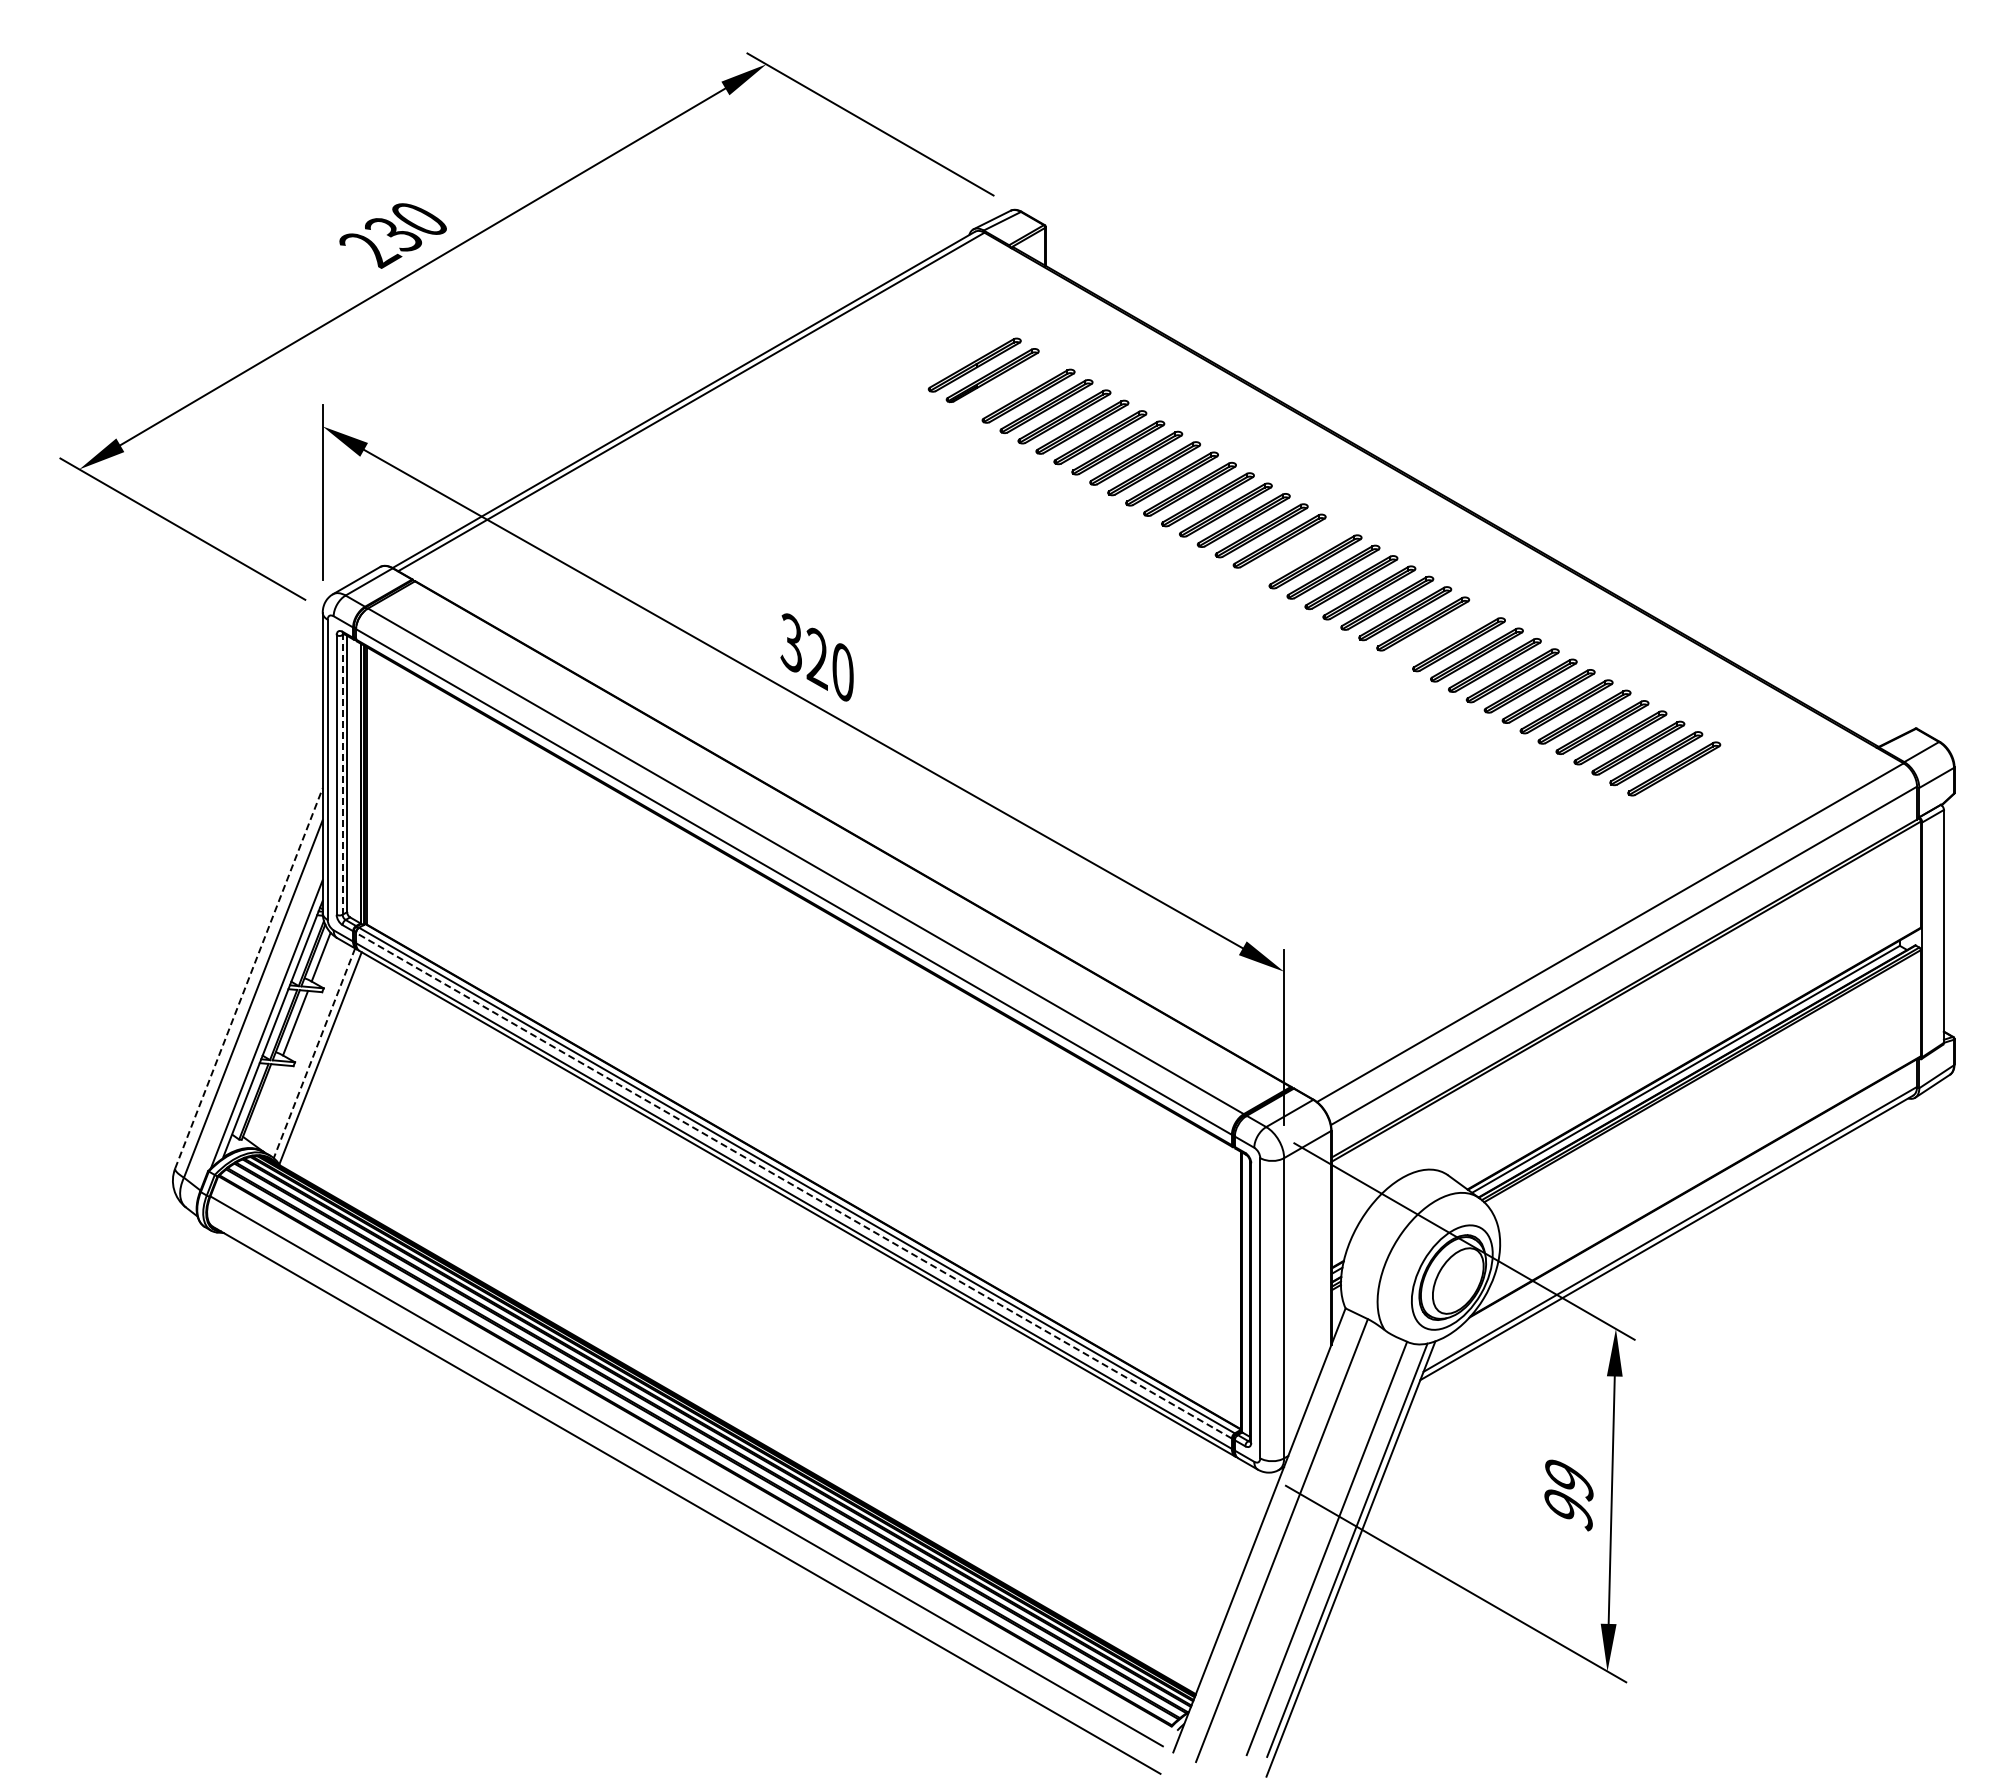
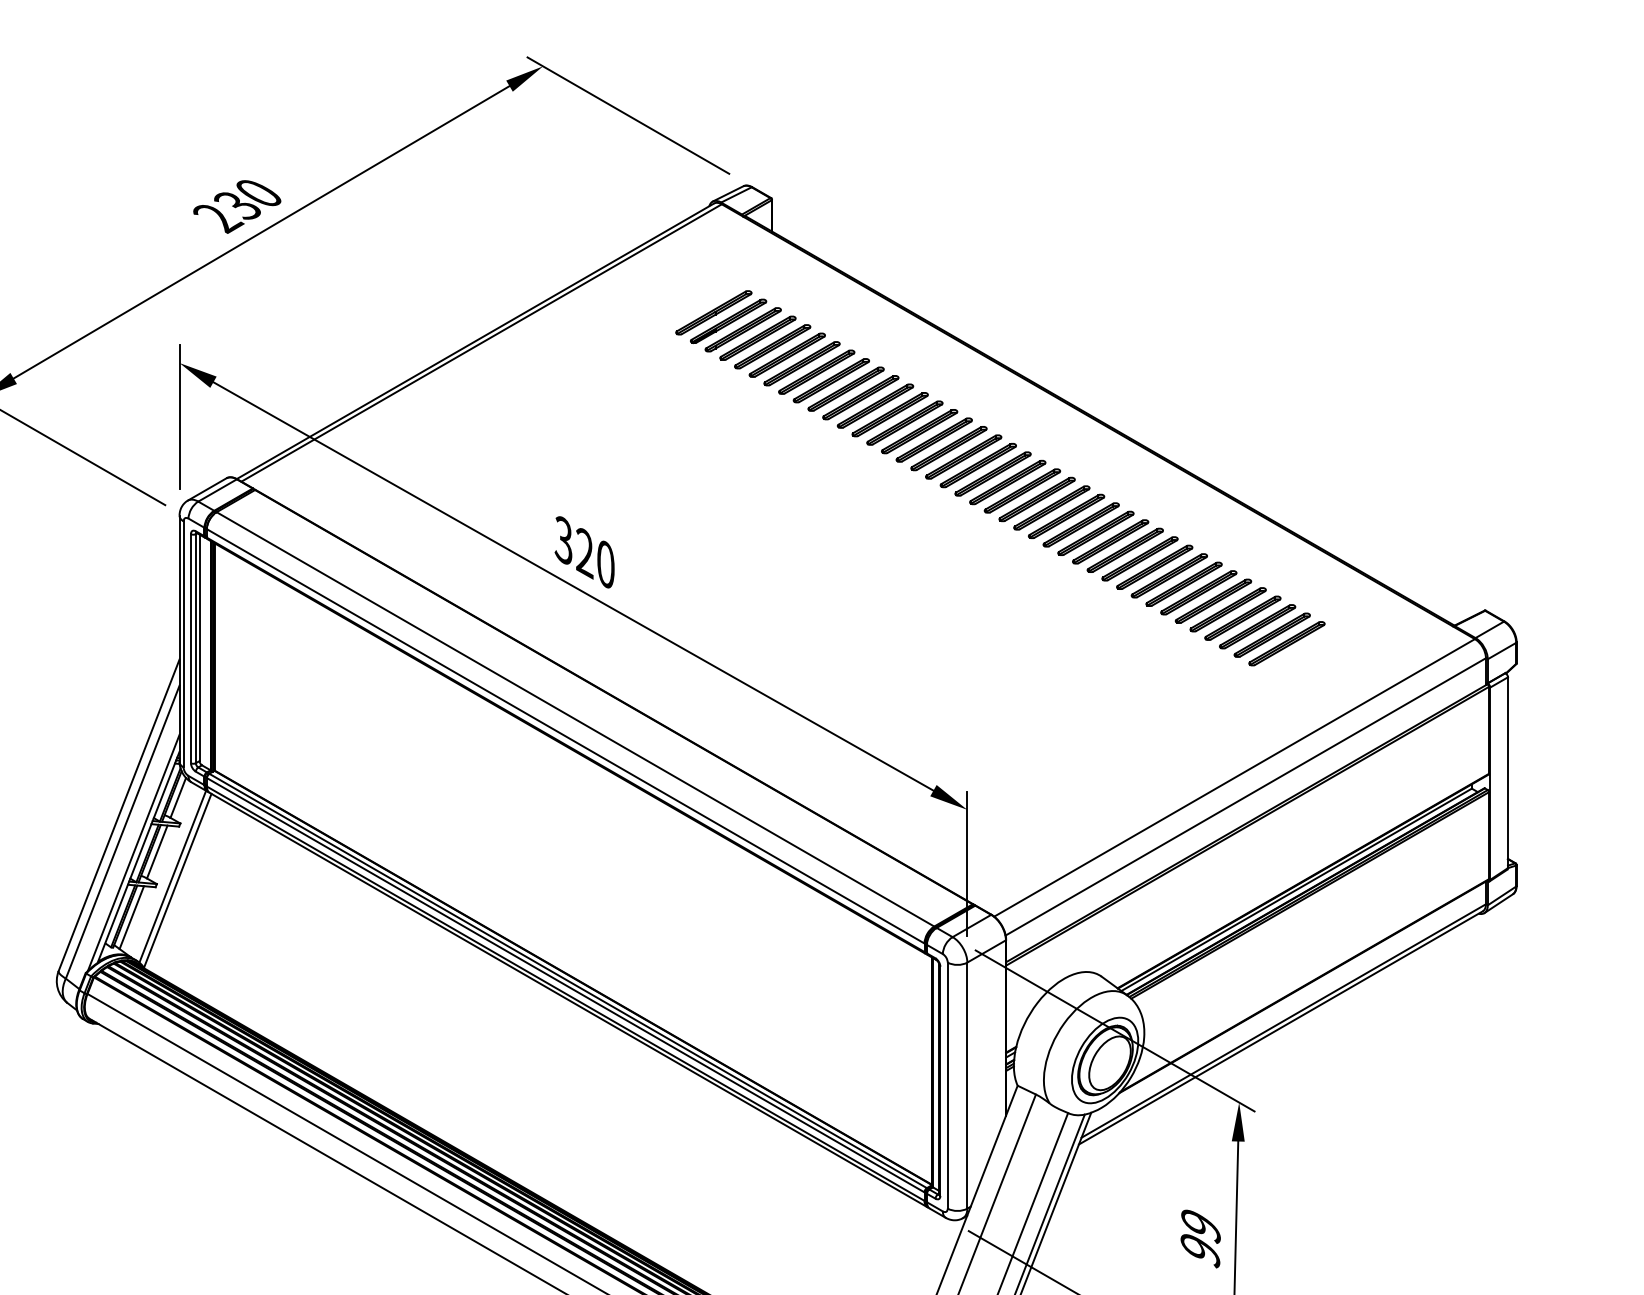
part: (1010, 385) -> (743, 329), added
part: (1297, 551) -> (978, 465), added
part: (1440, 633) -> (1095, 532), added
line: (342, 775) -> (195, 649), dashed -> solid
line: (248, 978) -> (118, 815), dashed -> solid
line: (314, 1053) -> (172, 876), dashed -> solid
line: (264, 1102) -> (131, 917), added
line: (793, 1185) -> (565, 985), dashed -> solid

